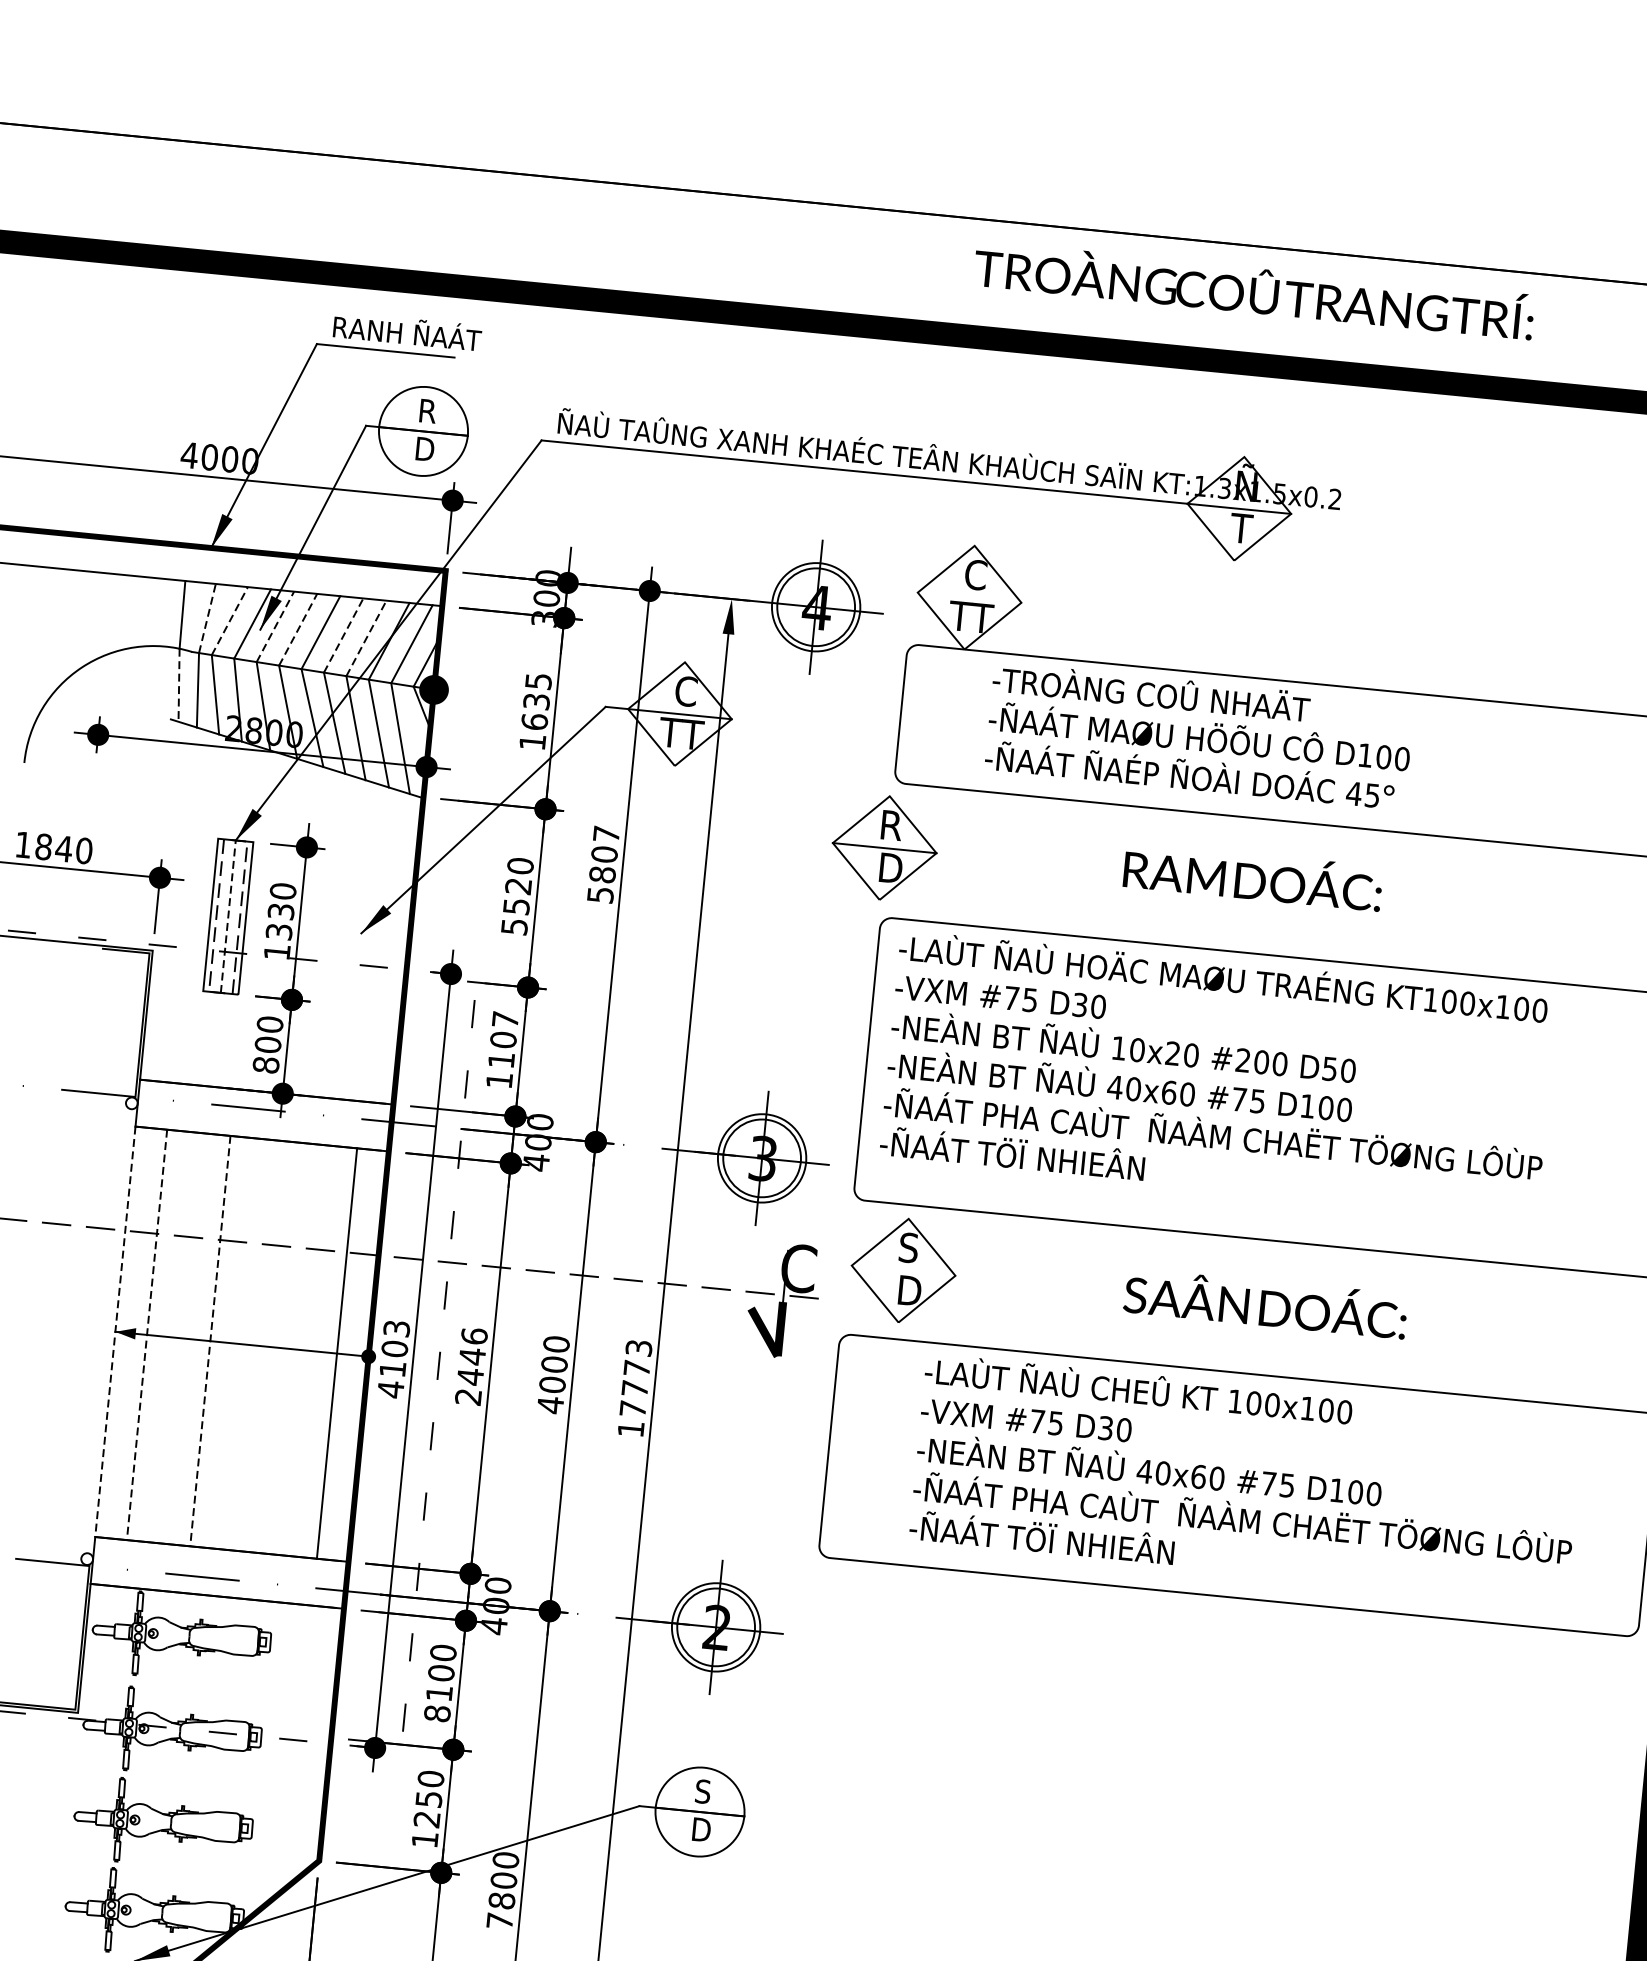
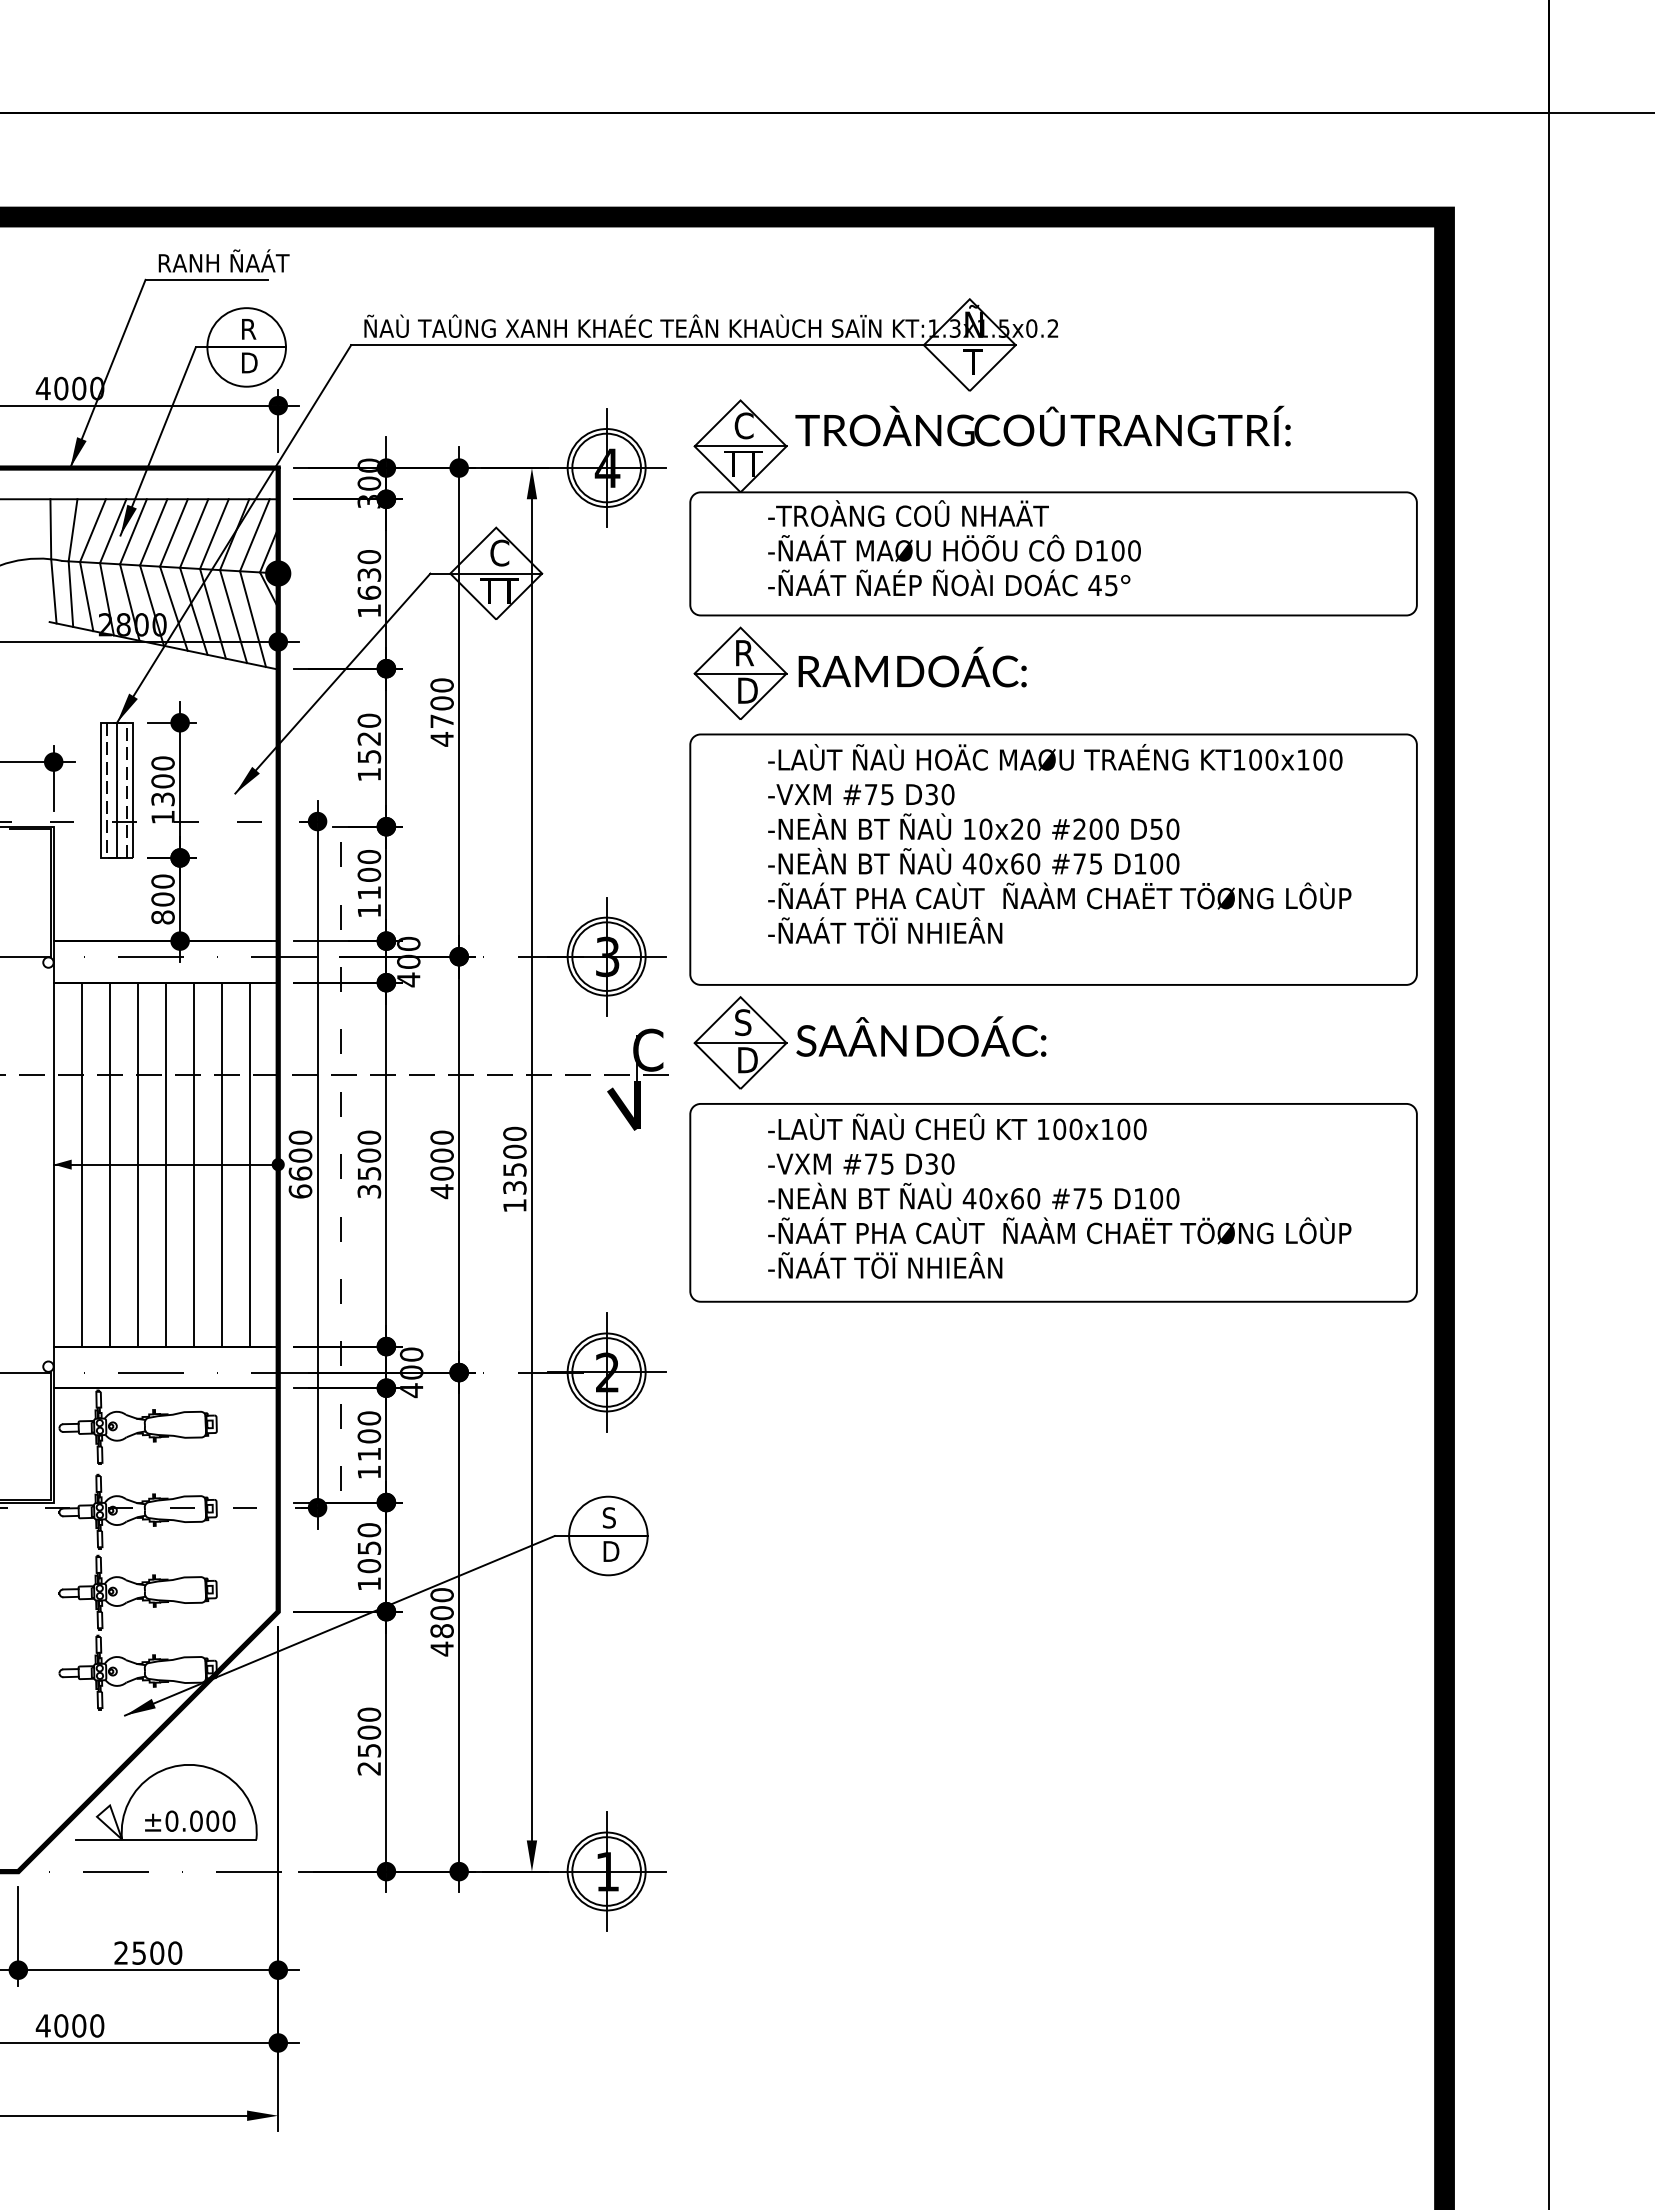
text: (1253, 289) -> (1042, 425), moved
line: (969, 597) -> (740, 446), added
line: (208, 617) -> (73, 529), dashed -> solid
line: (230, 620) -> (93, 530), dashed -> solid
line: (275, 626) -> (133, 531), dashed -> solid
line: (297, 629) -> (153, 532), dashed -> solid
line: (344, 635) -> (194, 533), dashed -> solid
line: (366, 638) -> (214, 534), dashed -> solid
text: (538, 681) -> (369, 557), 1635 -> 1630
line: (178, 685) -> (53, 591), dashed -> solid
part: (884, 846) -> (740, 672), moved
text: (602, 864) -> (441, 712), 5807 -> 4700
text: (1253, 876) -> (912, 666), moved
text: (280, 911) -> (162, 781), 1330 -> 1300
line: (228, 916) -> (117, 790), dashed -> solid
text: (514, 926) -> (369, 774), 5520 -> 1520
text: (505, 1020) -> (369, 857), 1107 -> 1100
text: (1218, 1074) -> (1059, 843), moved
line: (903, 1271) -> (740, 1043), added
text: (1265, 1303) -> (921, 1036), moved
line: (115, 1331) -> (53, 1164), dashed -> solid
line: (146, 1334) -> (81, 1164), dashed -> solid
line: (178, 1337) -> (109, 1164), added
line: (209, 1340) -> (137, 1164), dashed -> solid
line: (241, 1344) -> (165, 1164), added
line: (274, 1347) -> (194, 1164), added
line: (305, 1350) -> (222, 1164), added
text: (393, 1358) -> (300, 1164), 4103 -> 6600
text: (471, 1366) -> (369, 1164), 2446 -> 3500
text: (635, 1378) -> (514, 1160), 17773 -> 13500
text: (437, 1713) -> (369, 1472), 8100 -> 1100
text: (427, 1820) -> (369, 1566), 1250 -> 1050
text: (499, 1920) -> (441, 1648), 7800 -> 4800

